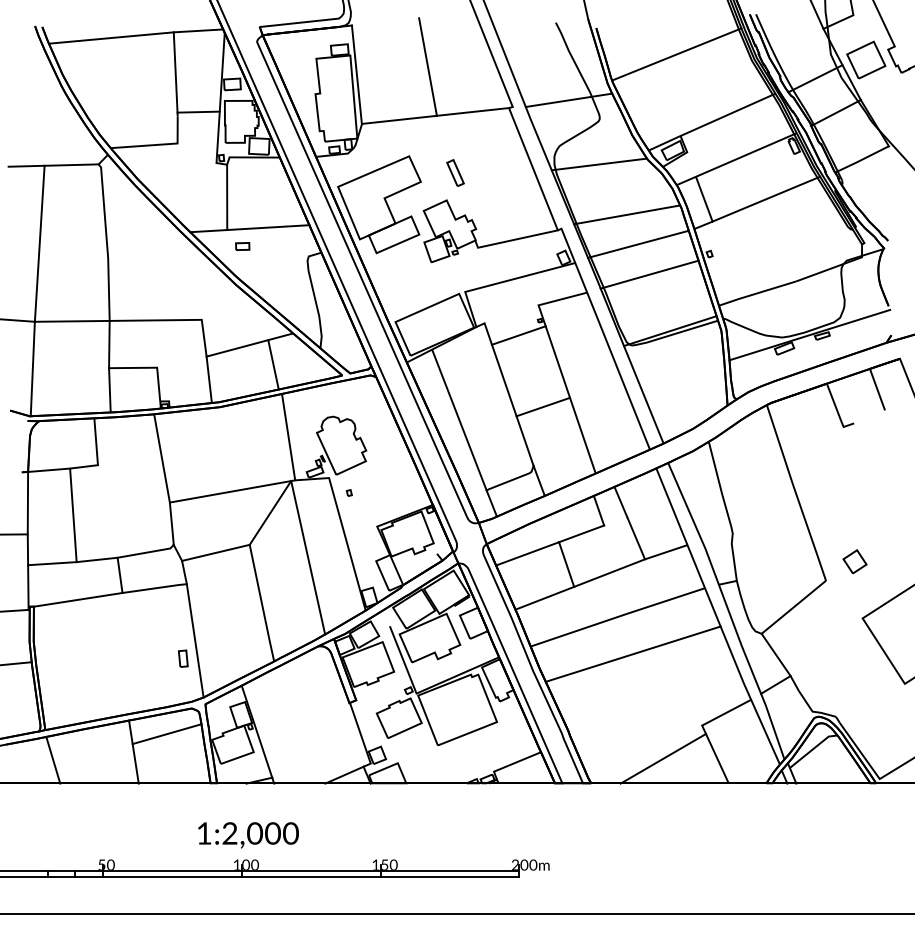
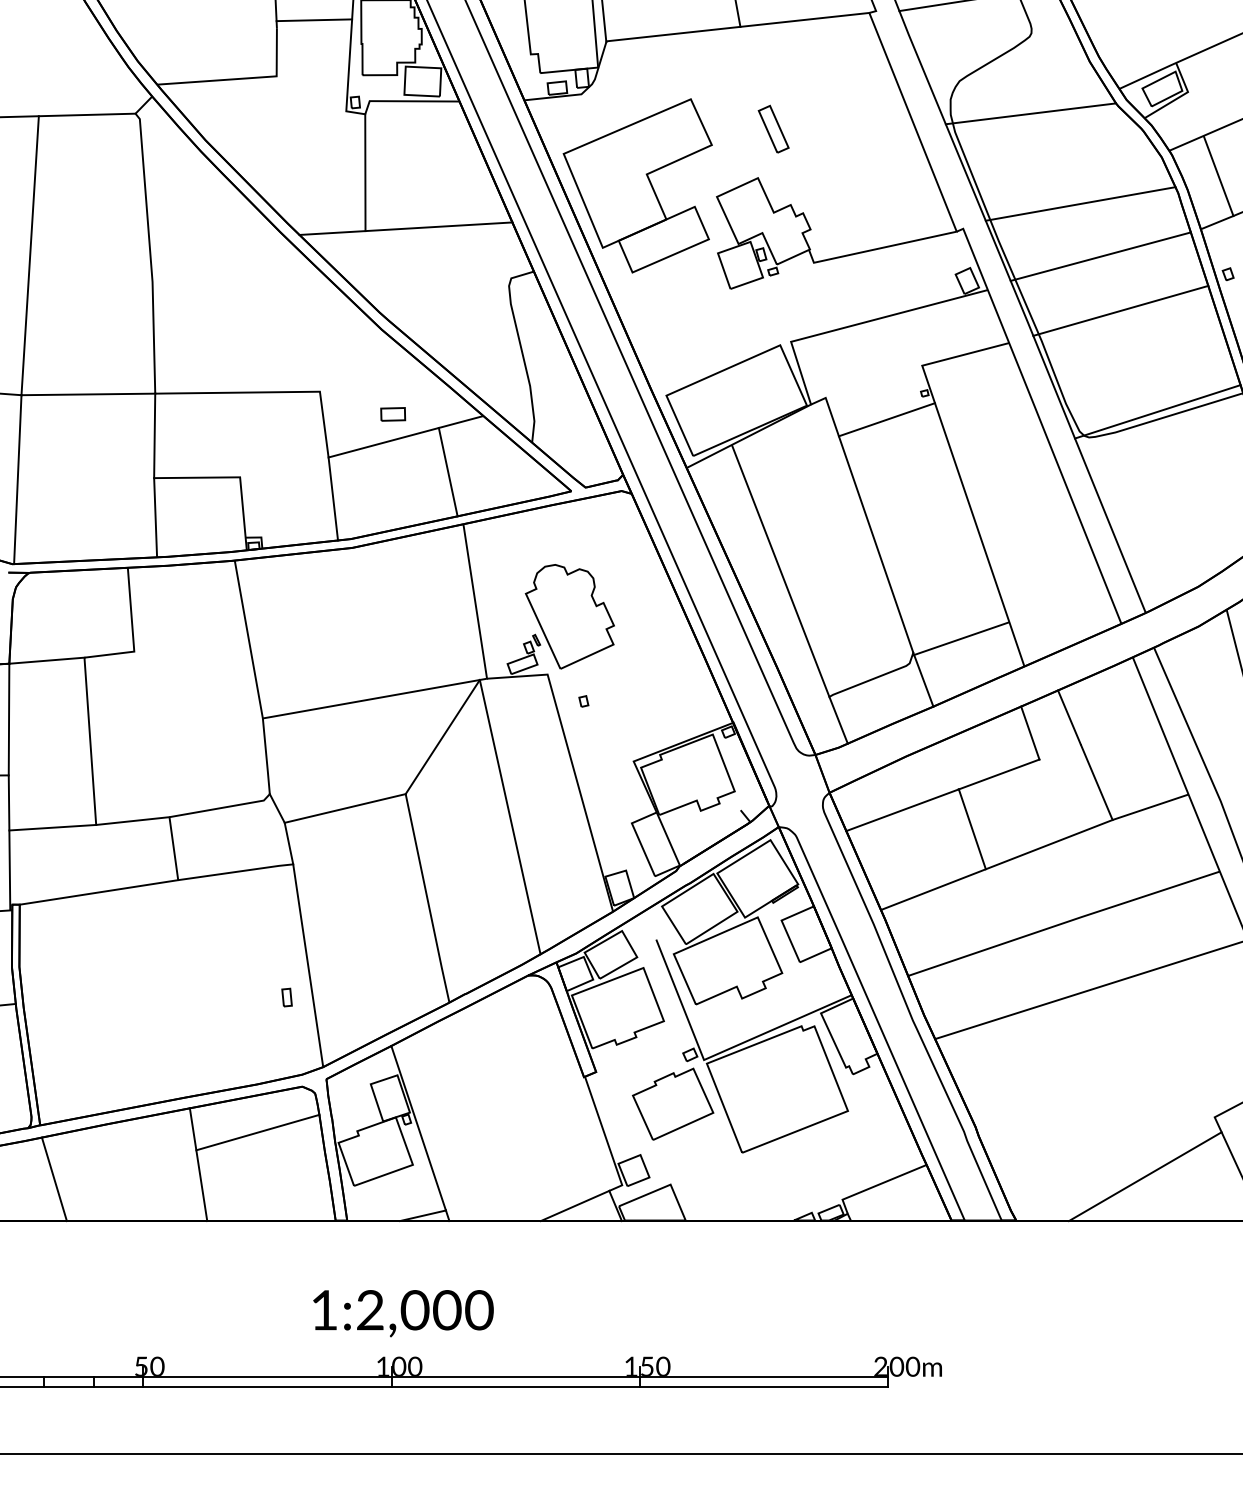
part: (242, 246) -> (392, 414), moved
line: (543, 406) -> (961, 637), moved
part: (183, 658) -> (287, 997), size x0.6

